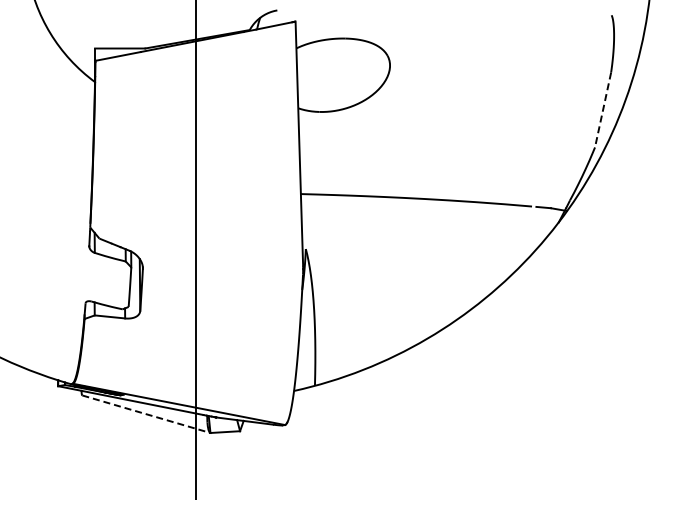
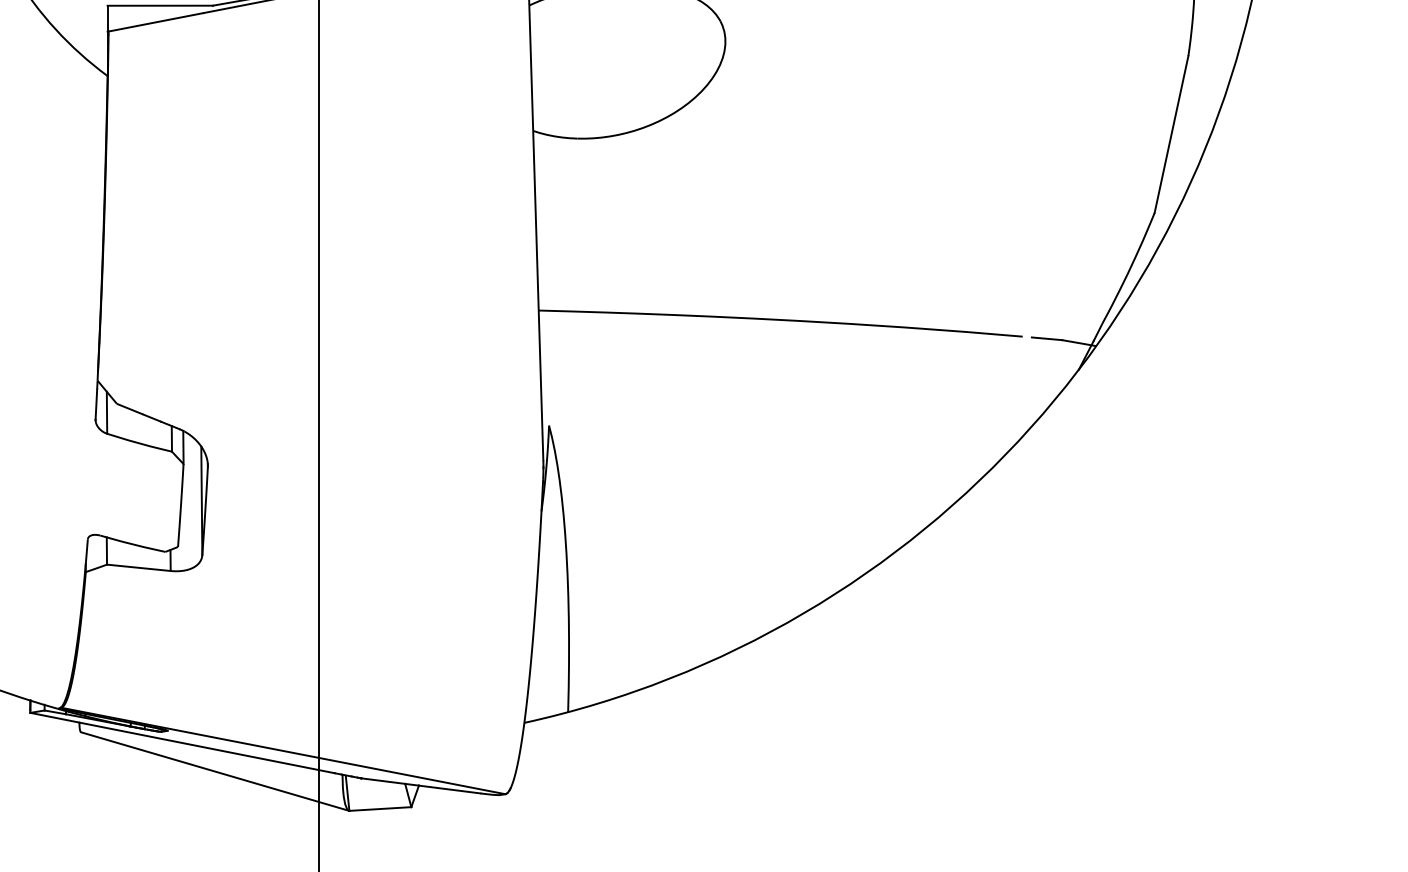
line: (602, 110) -> (1170, 135), dashed -> solid
line: (146, 414) -> (215, 772), dashed -> solid

